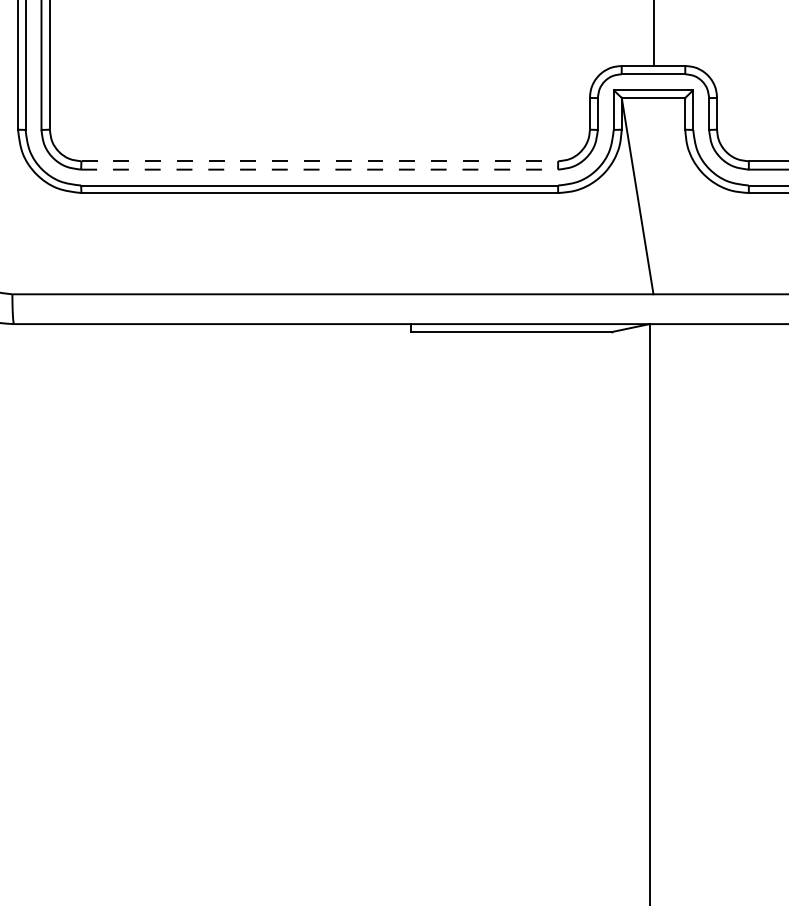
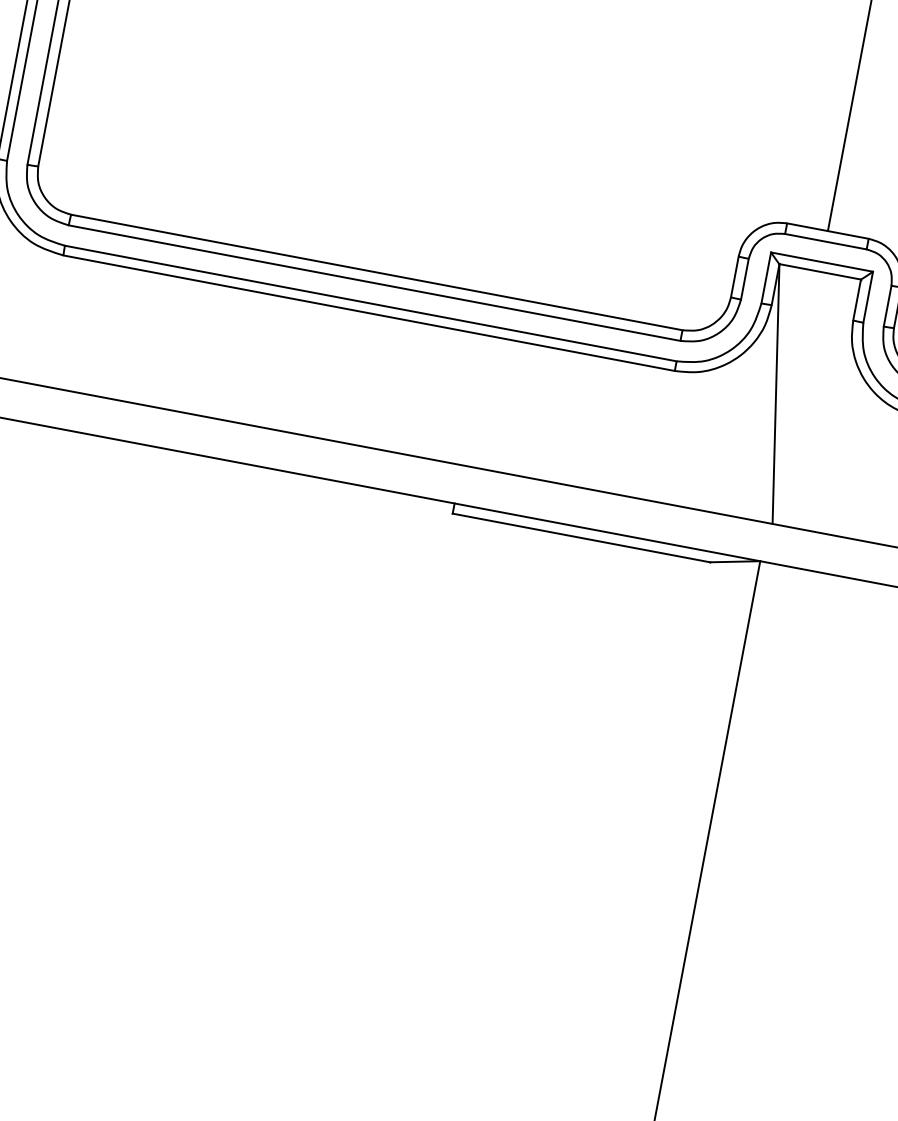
line: (320, 161) -> (377, 272), dashed -> solid
line: (320, 169) -> (375, 283), dashed -> solid

